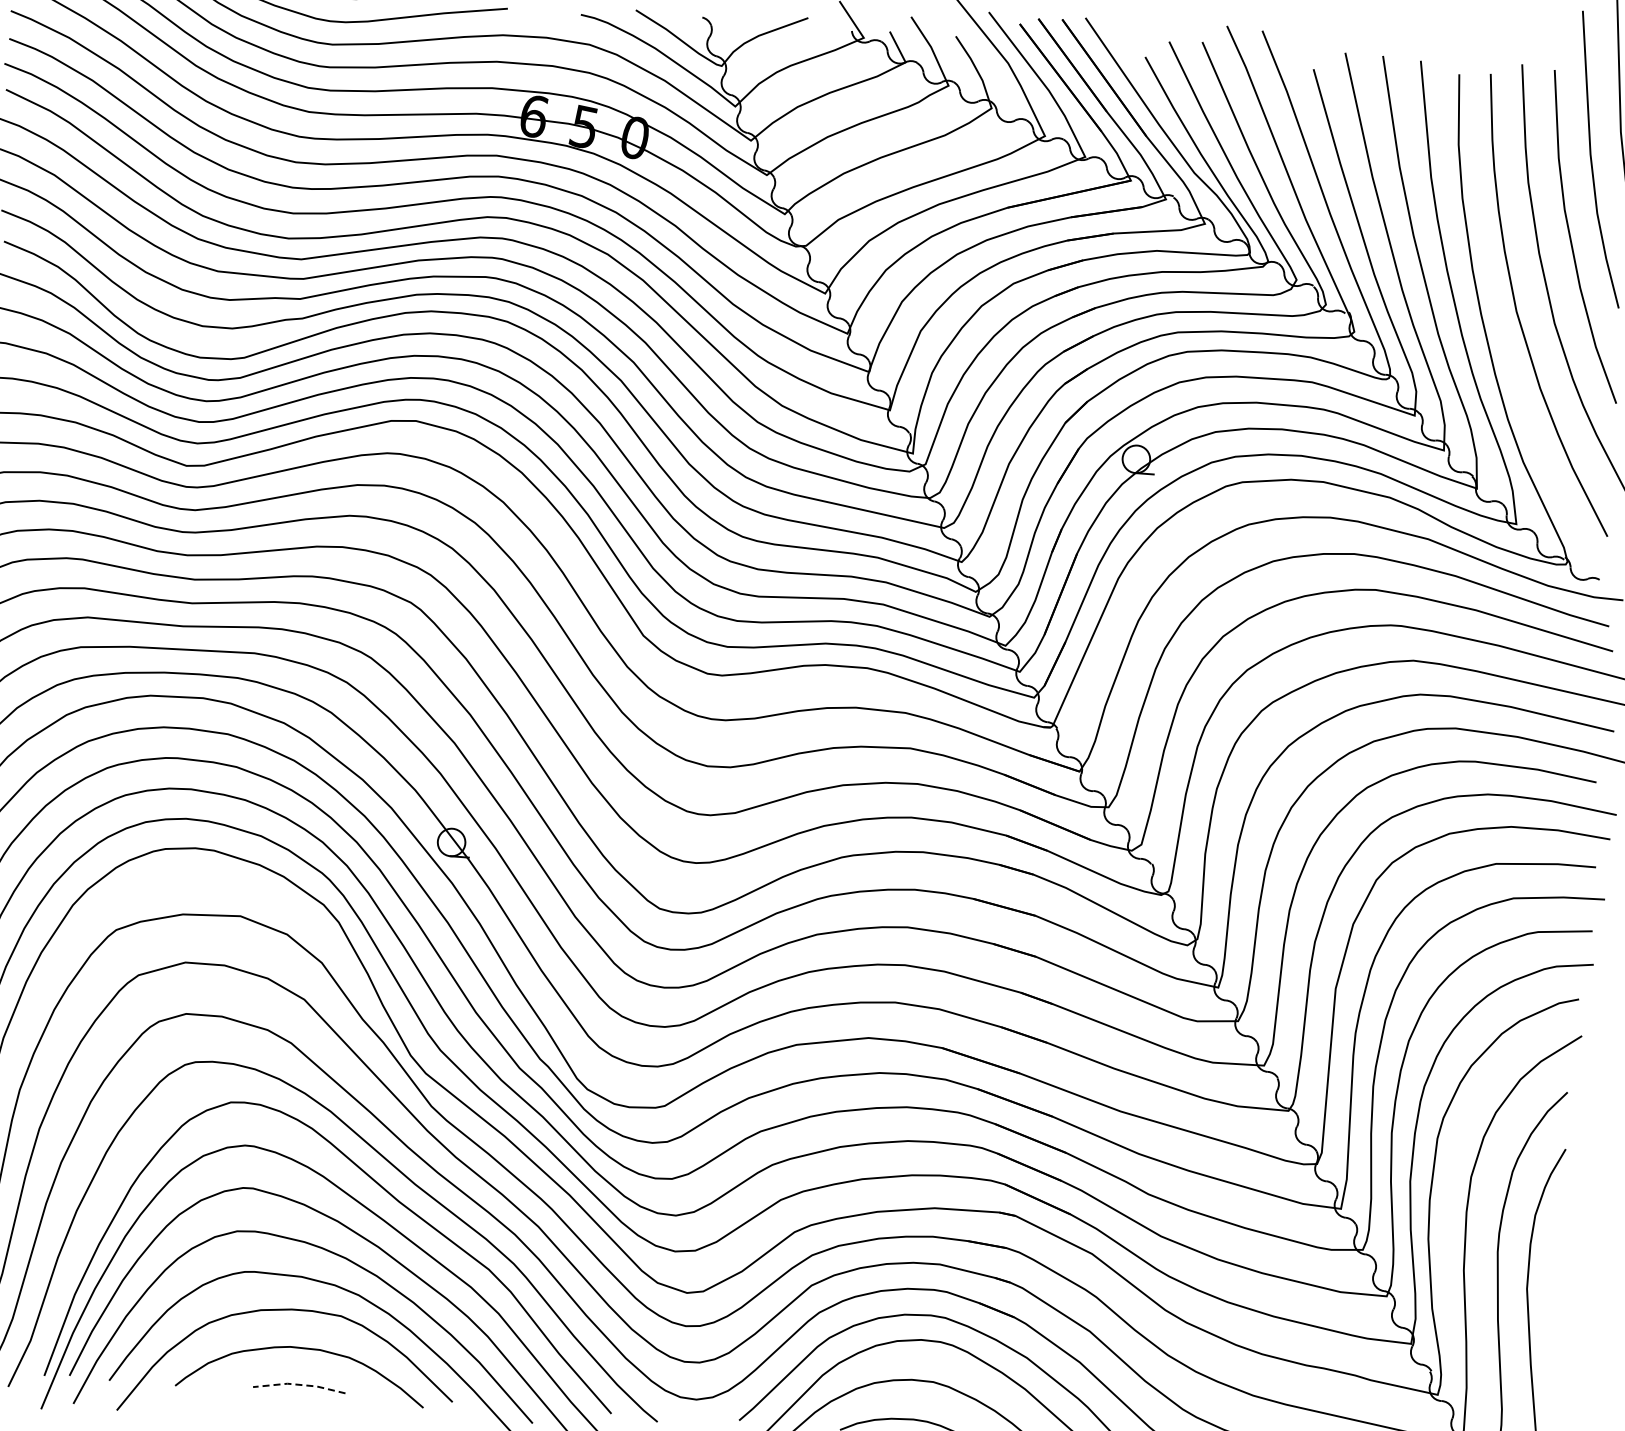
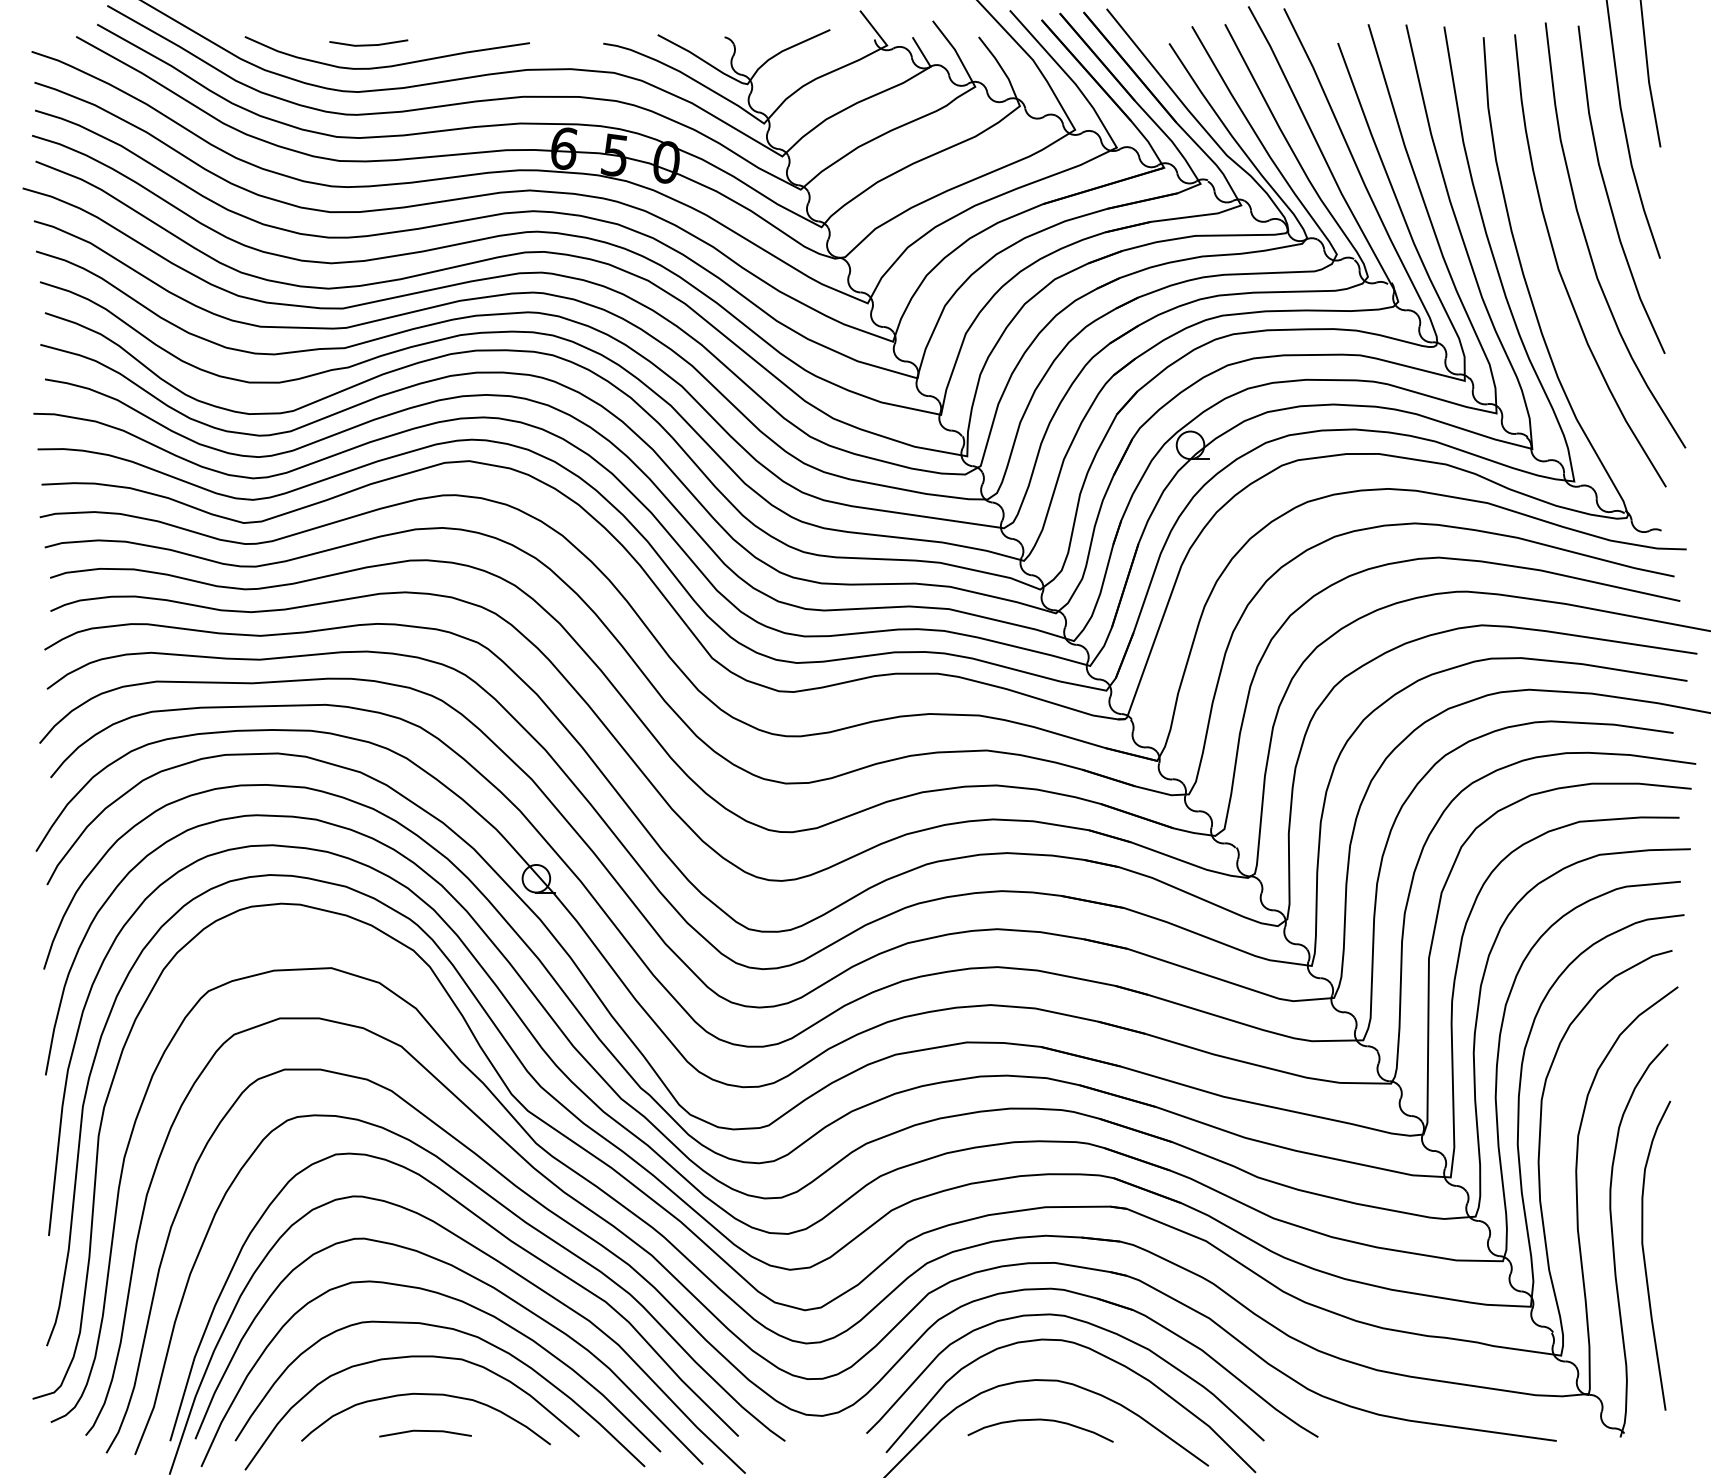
line: (299, 1384) -> (425, 1430), dashed -> solid

